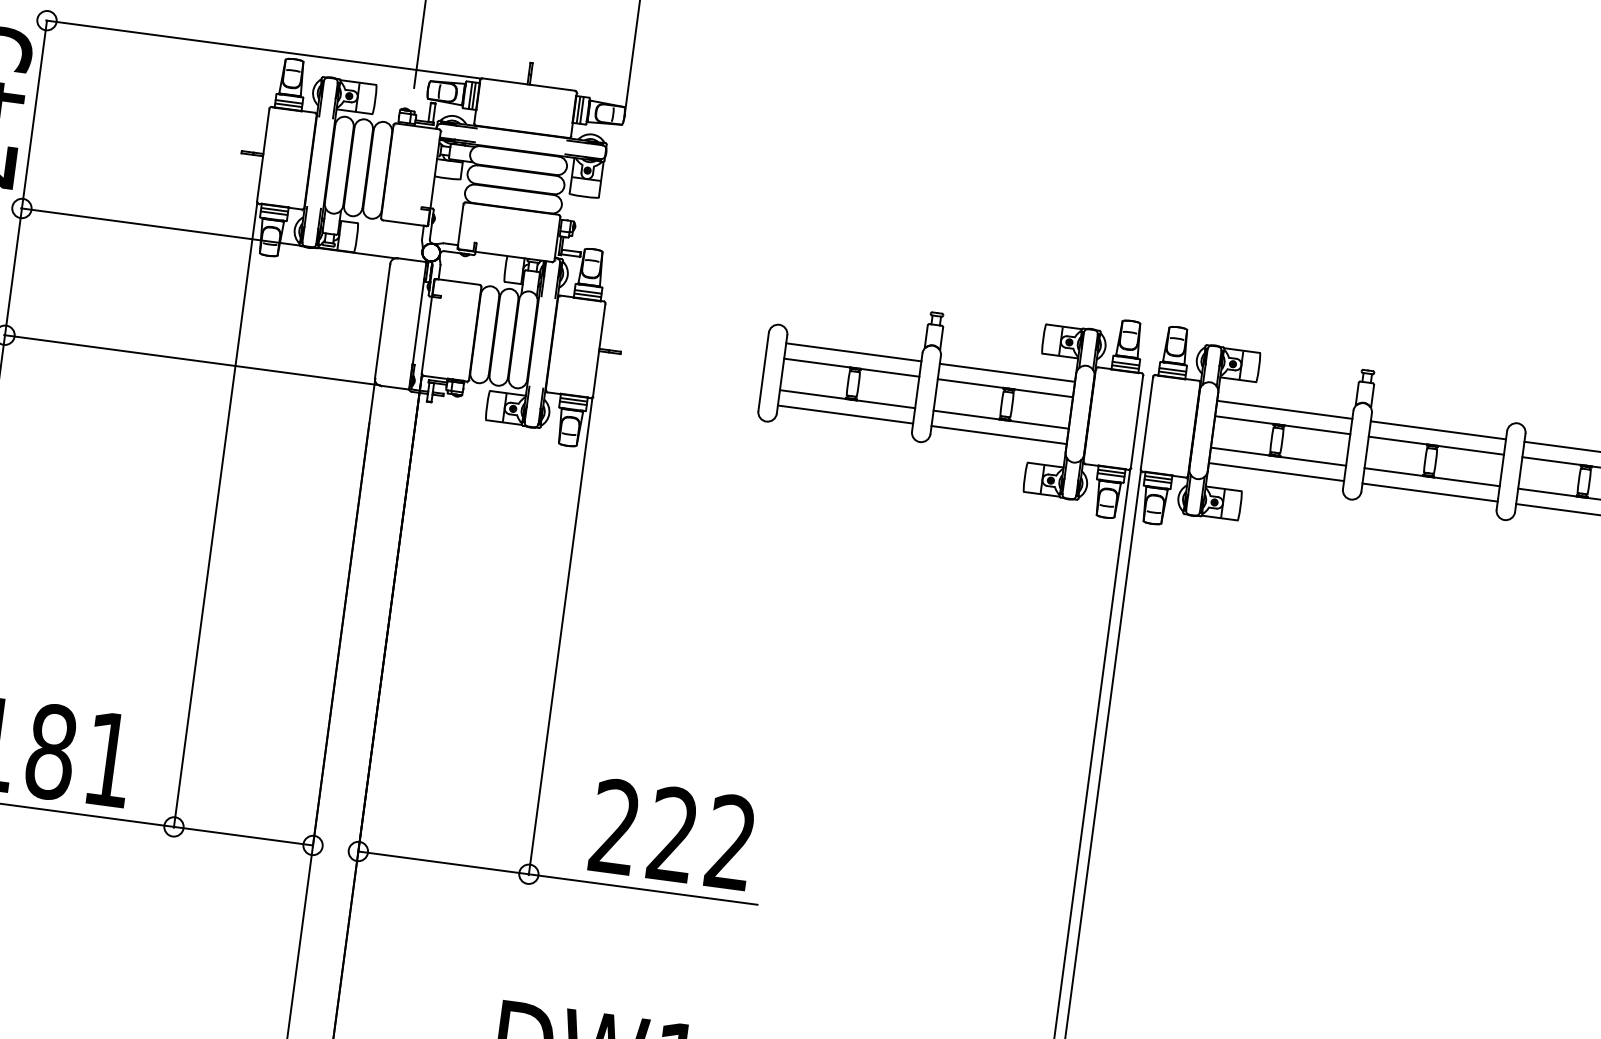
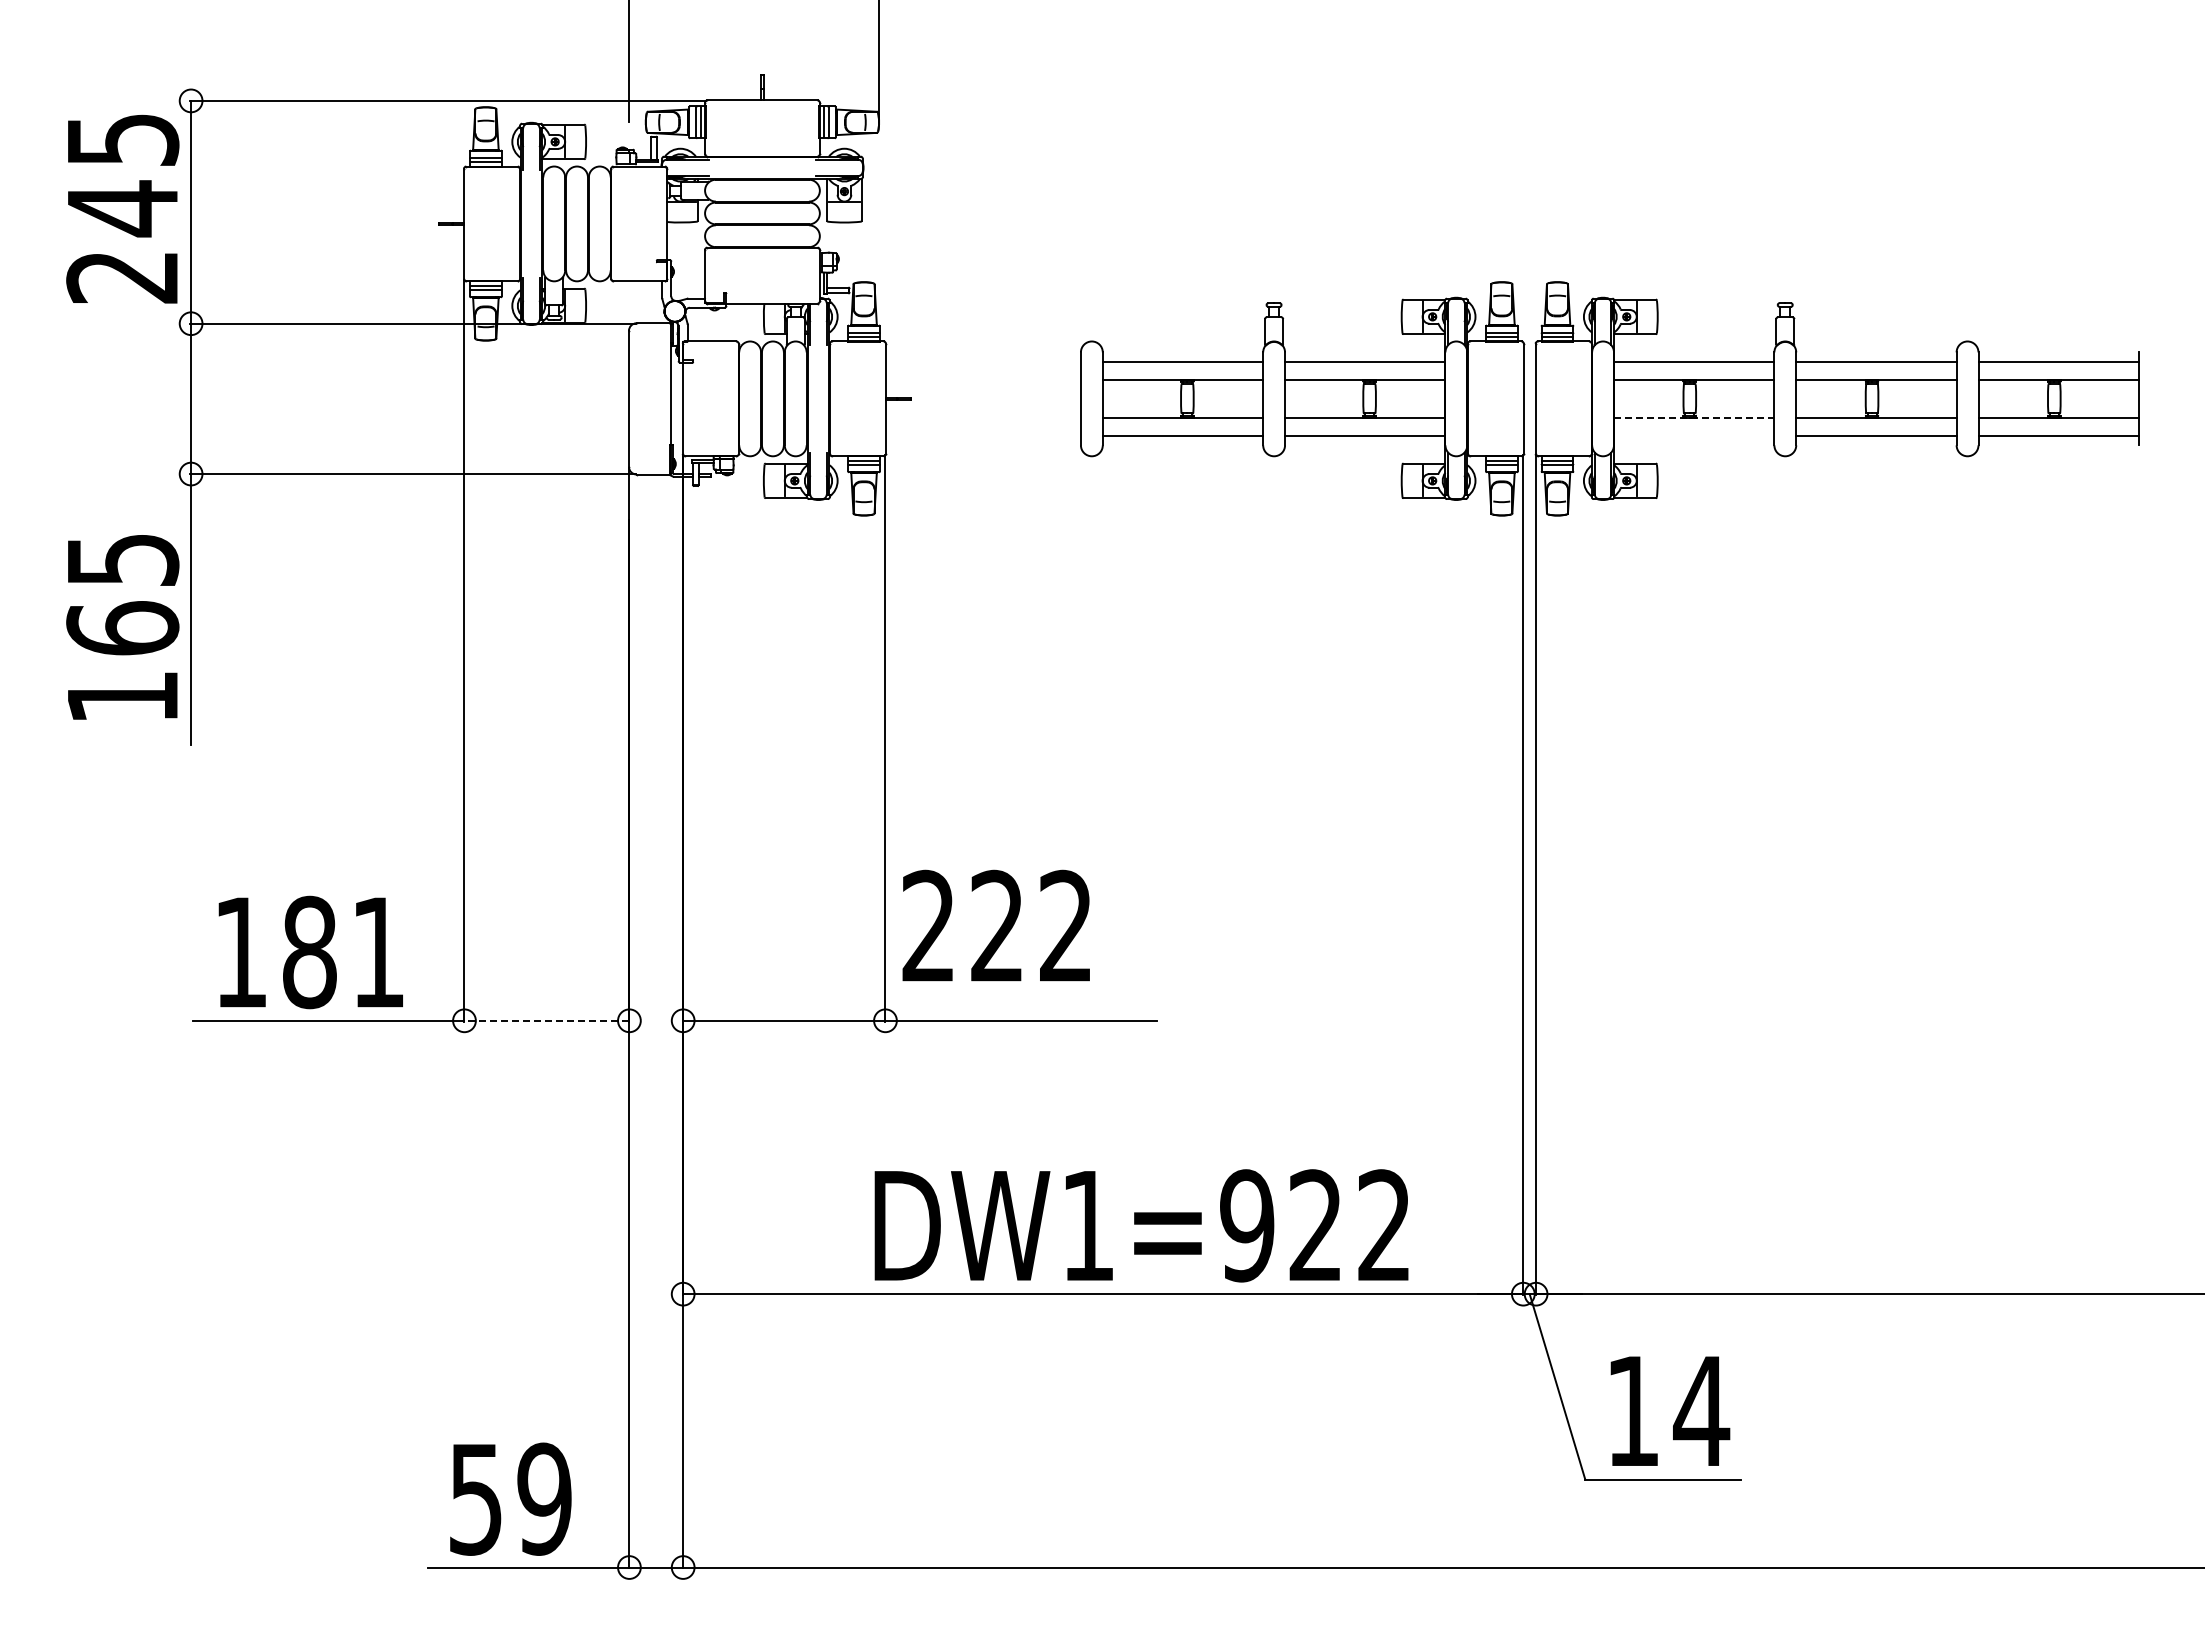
line: (1278, 456) -> (1694, 417), solid -> dashed
line: (1276, 471) -> (1694, 435), removed
text: (671, 833) -> (995, 925), moved
line: (243, 835) -> (546, 1020), solid -> dashed

